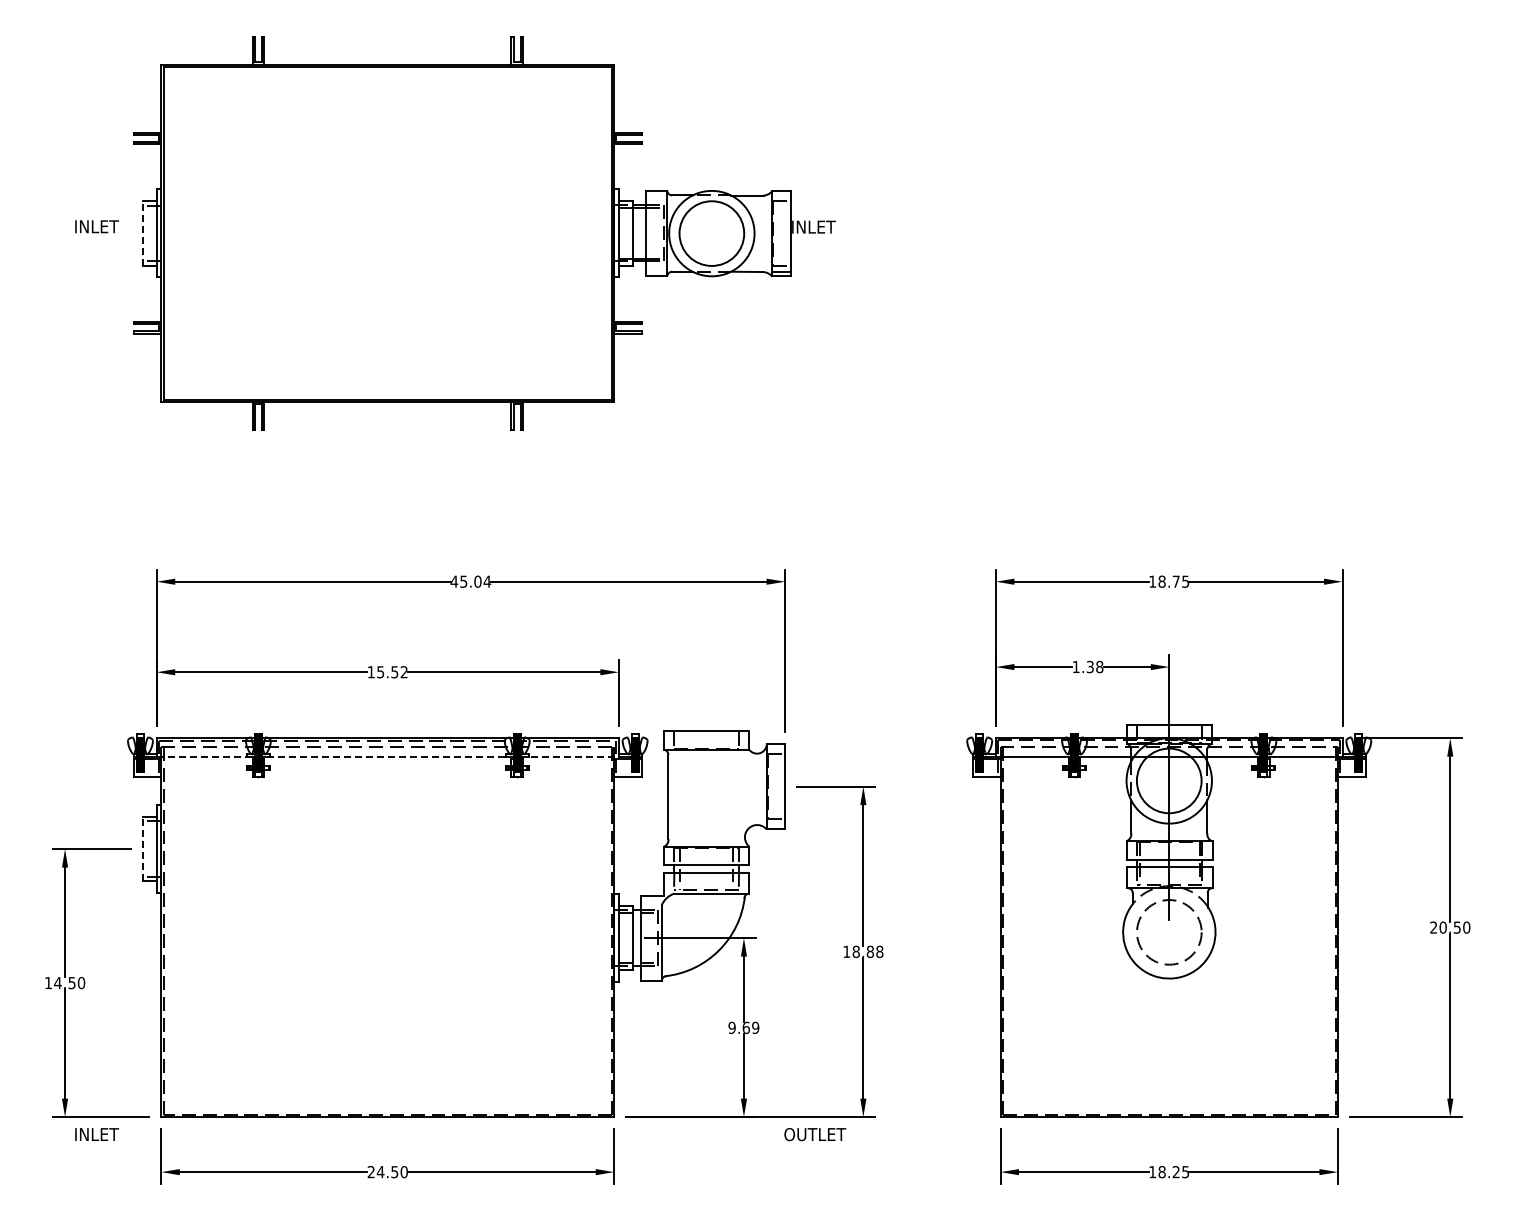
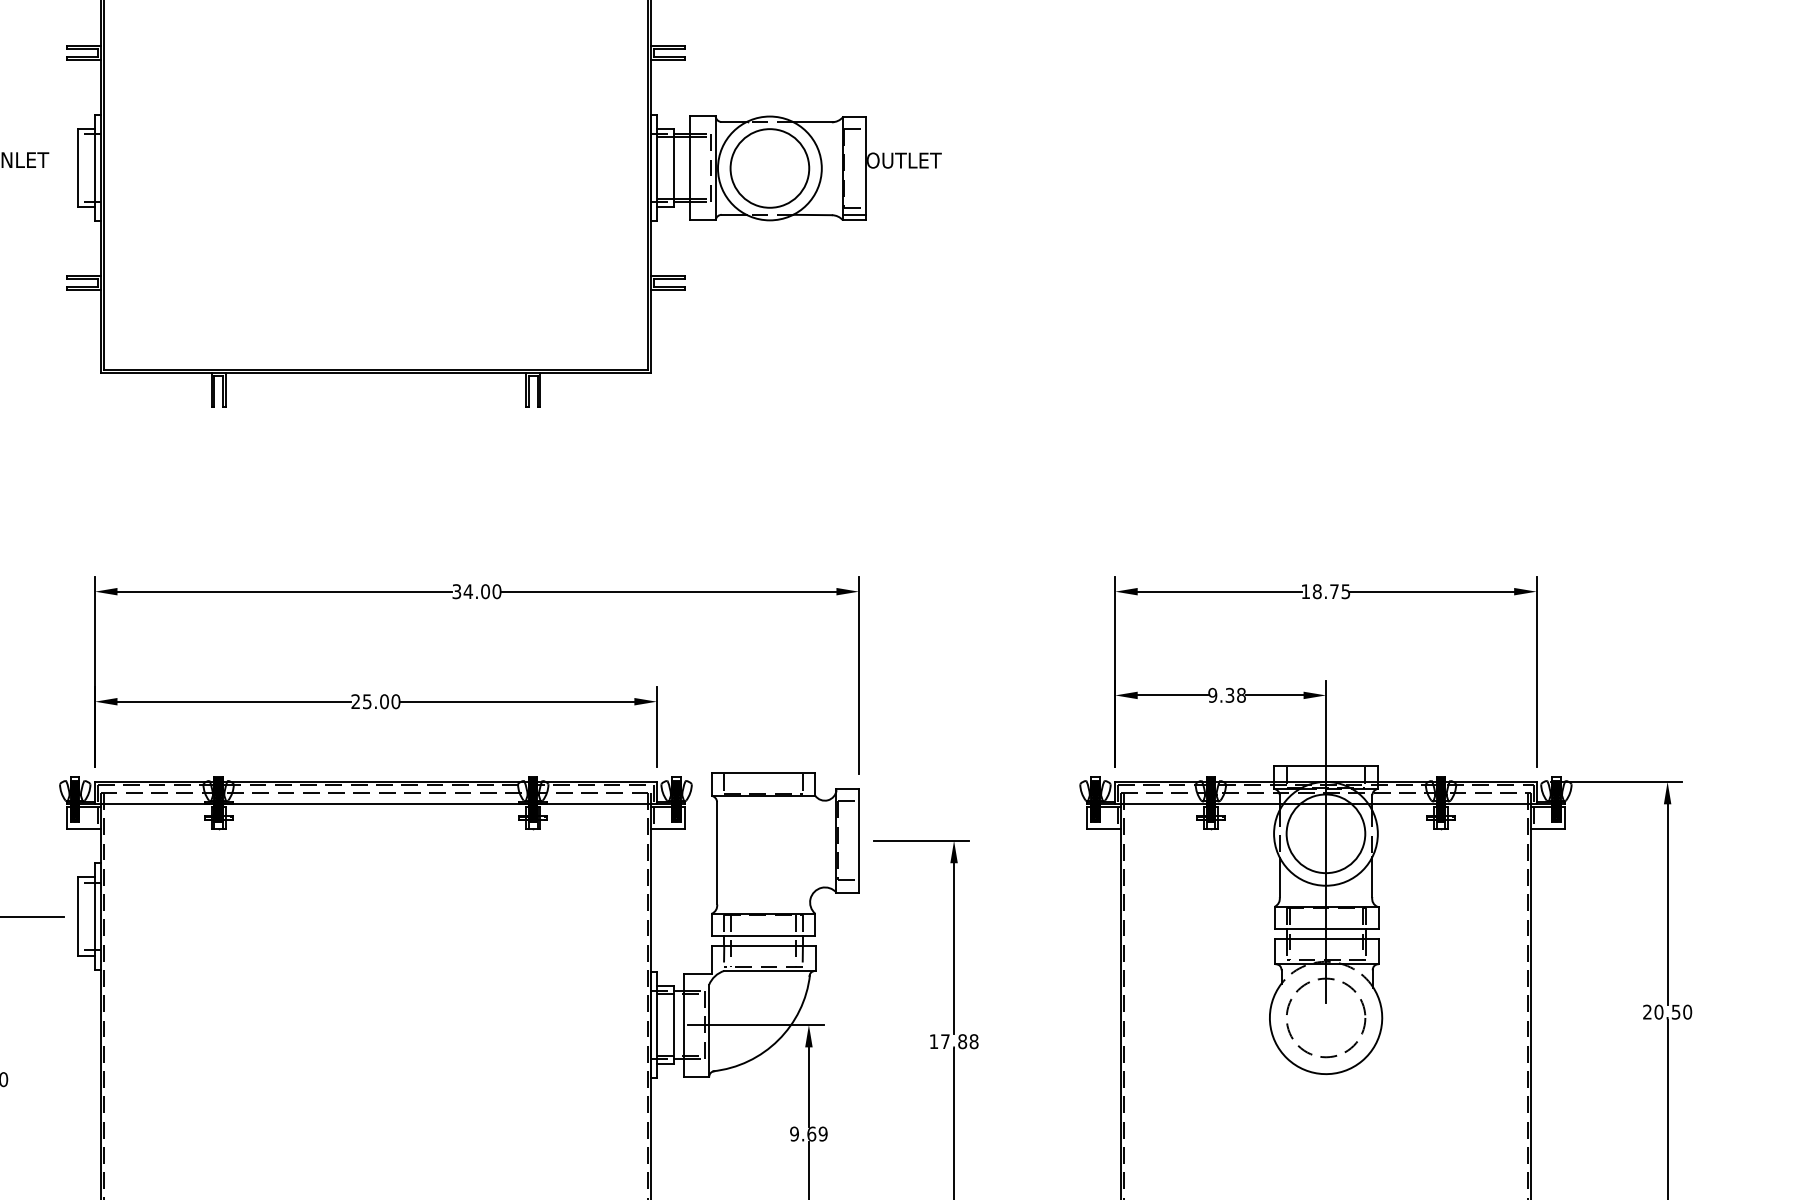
text: (822, 226) -> (904, 159), INLET -> OUTLET
line: (142, 232) -> (77, 167), dashed -> solid
text: (470, 581) -> (476, 591), 45.04 -> 34.00
text: (1075, 666) -> (1211, 694), 1.38 -> 9.38
text: (387, 672) -> (375, 702), 15.52 -> 25.00
line: (388, 756) -> (376, 804), dashed -> solid
line: (142, 848) -> (77, 915), dashed -> solid
text: (855, 951) -> (944, 1041), 18.88 -> 17.88

